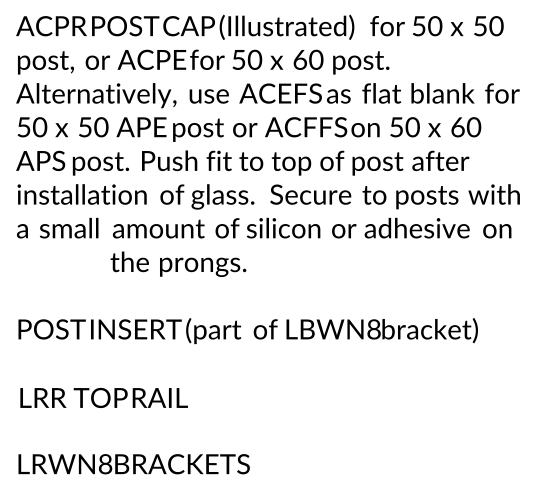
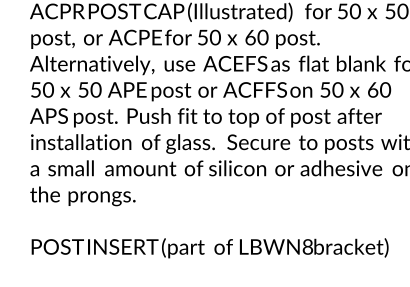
text: (178, 263) -> (82, 195), moved

